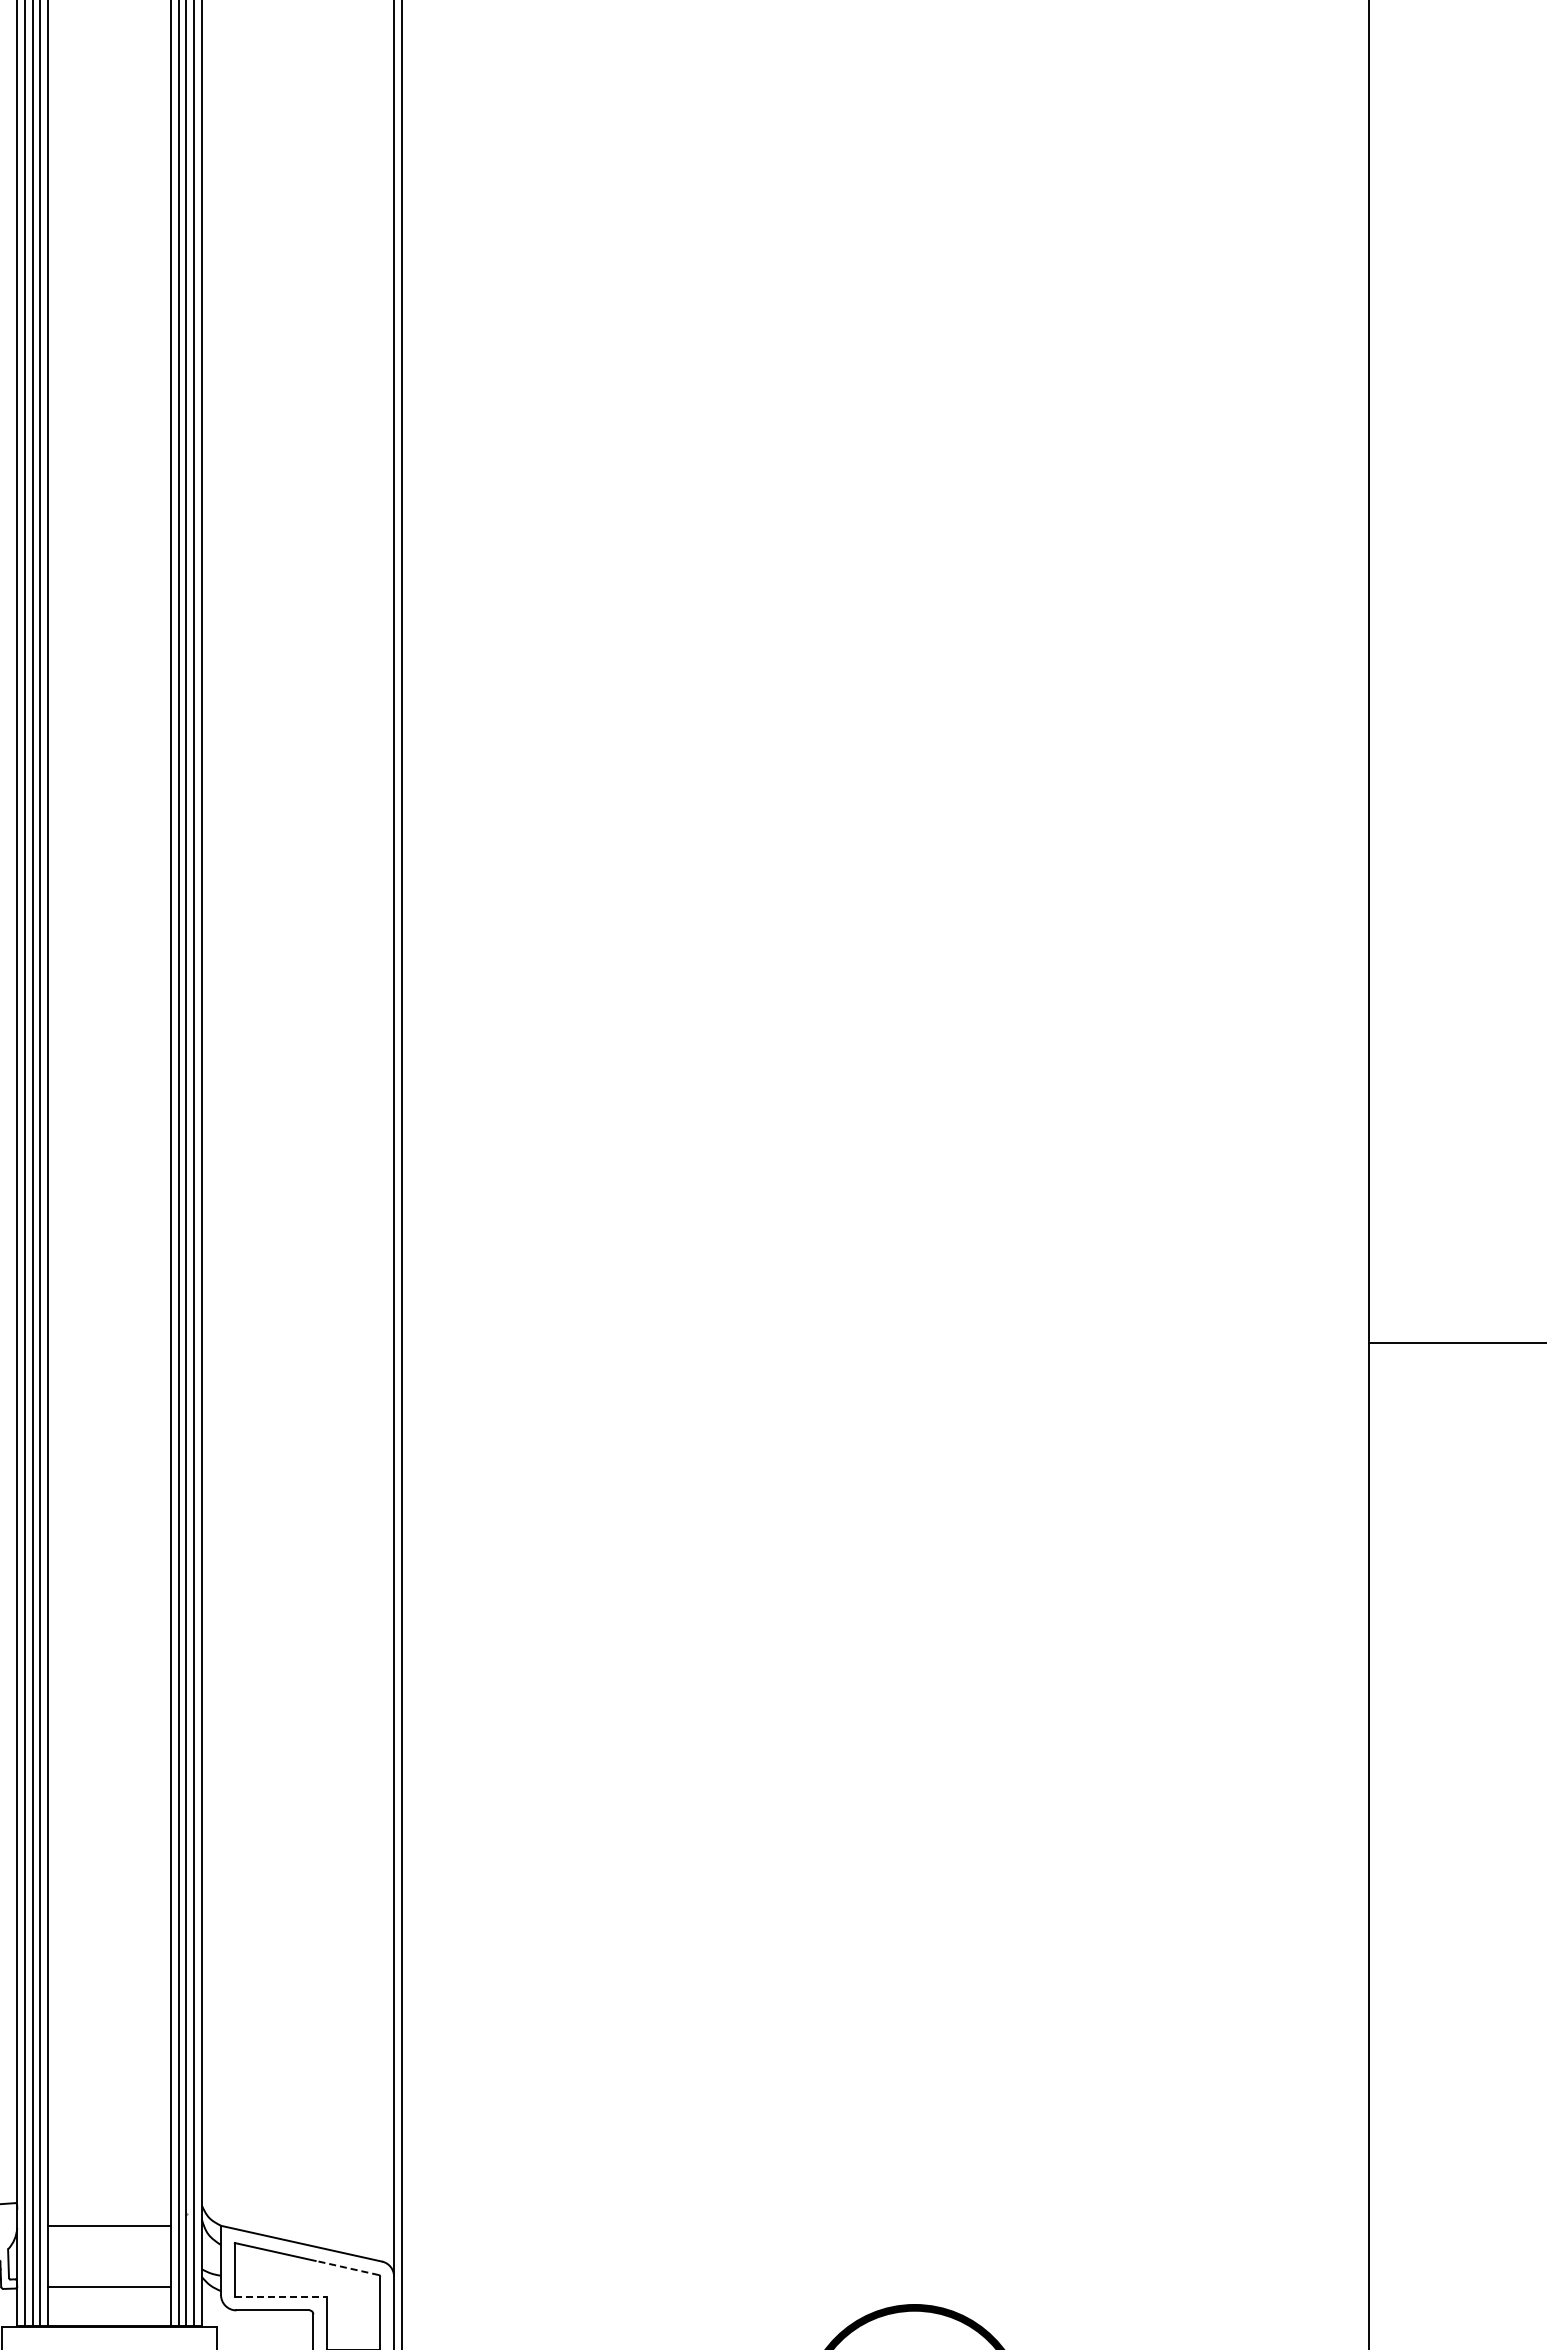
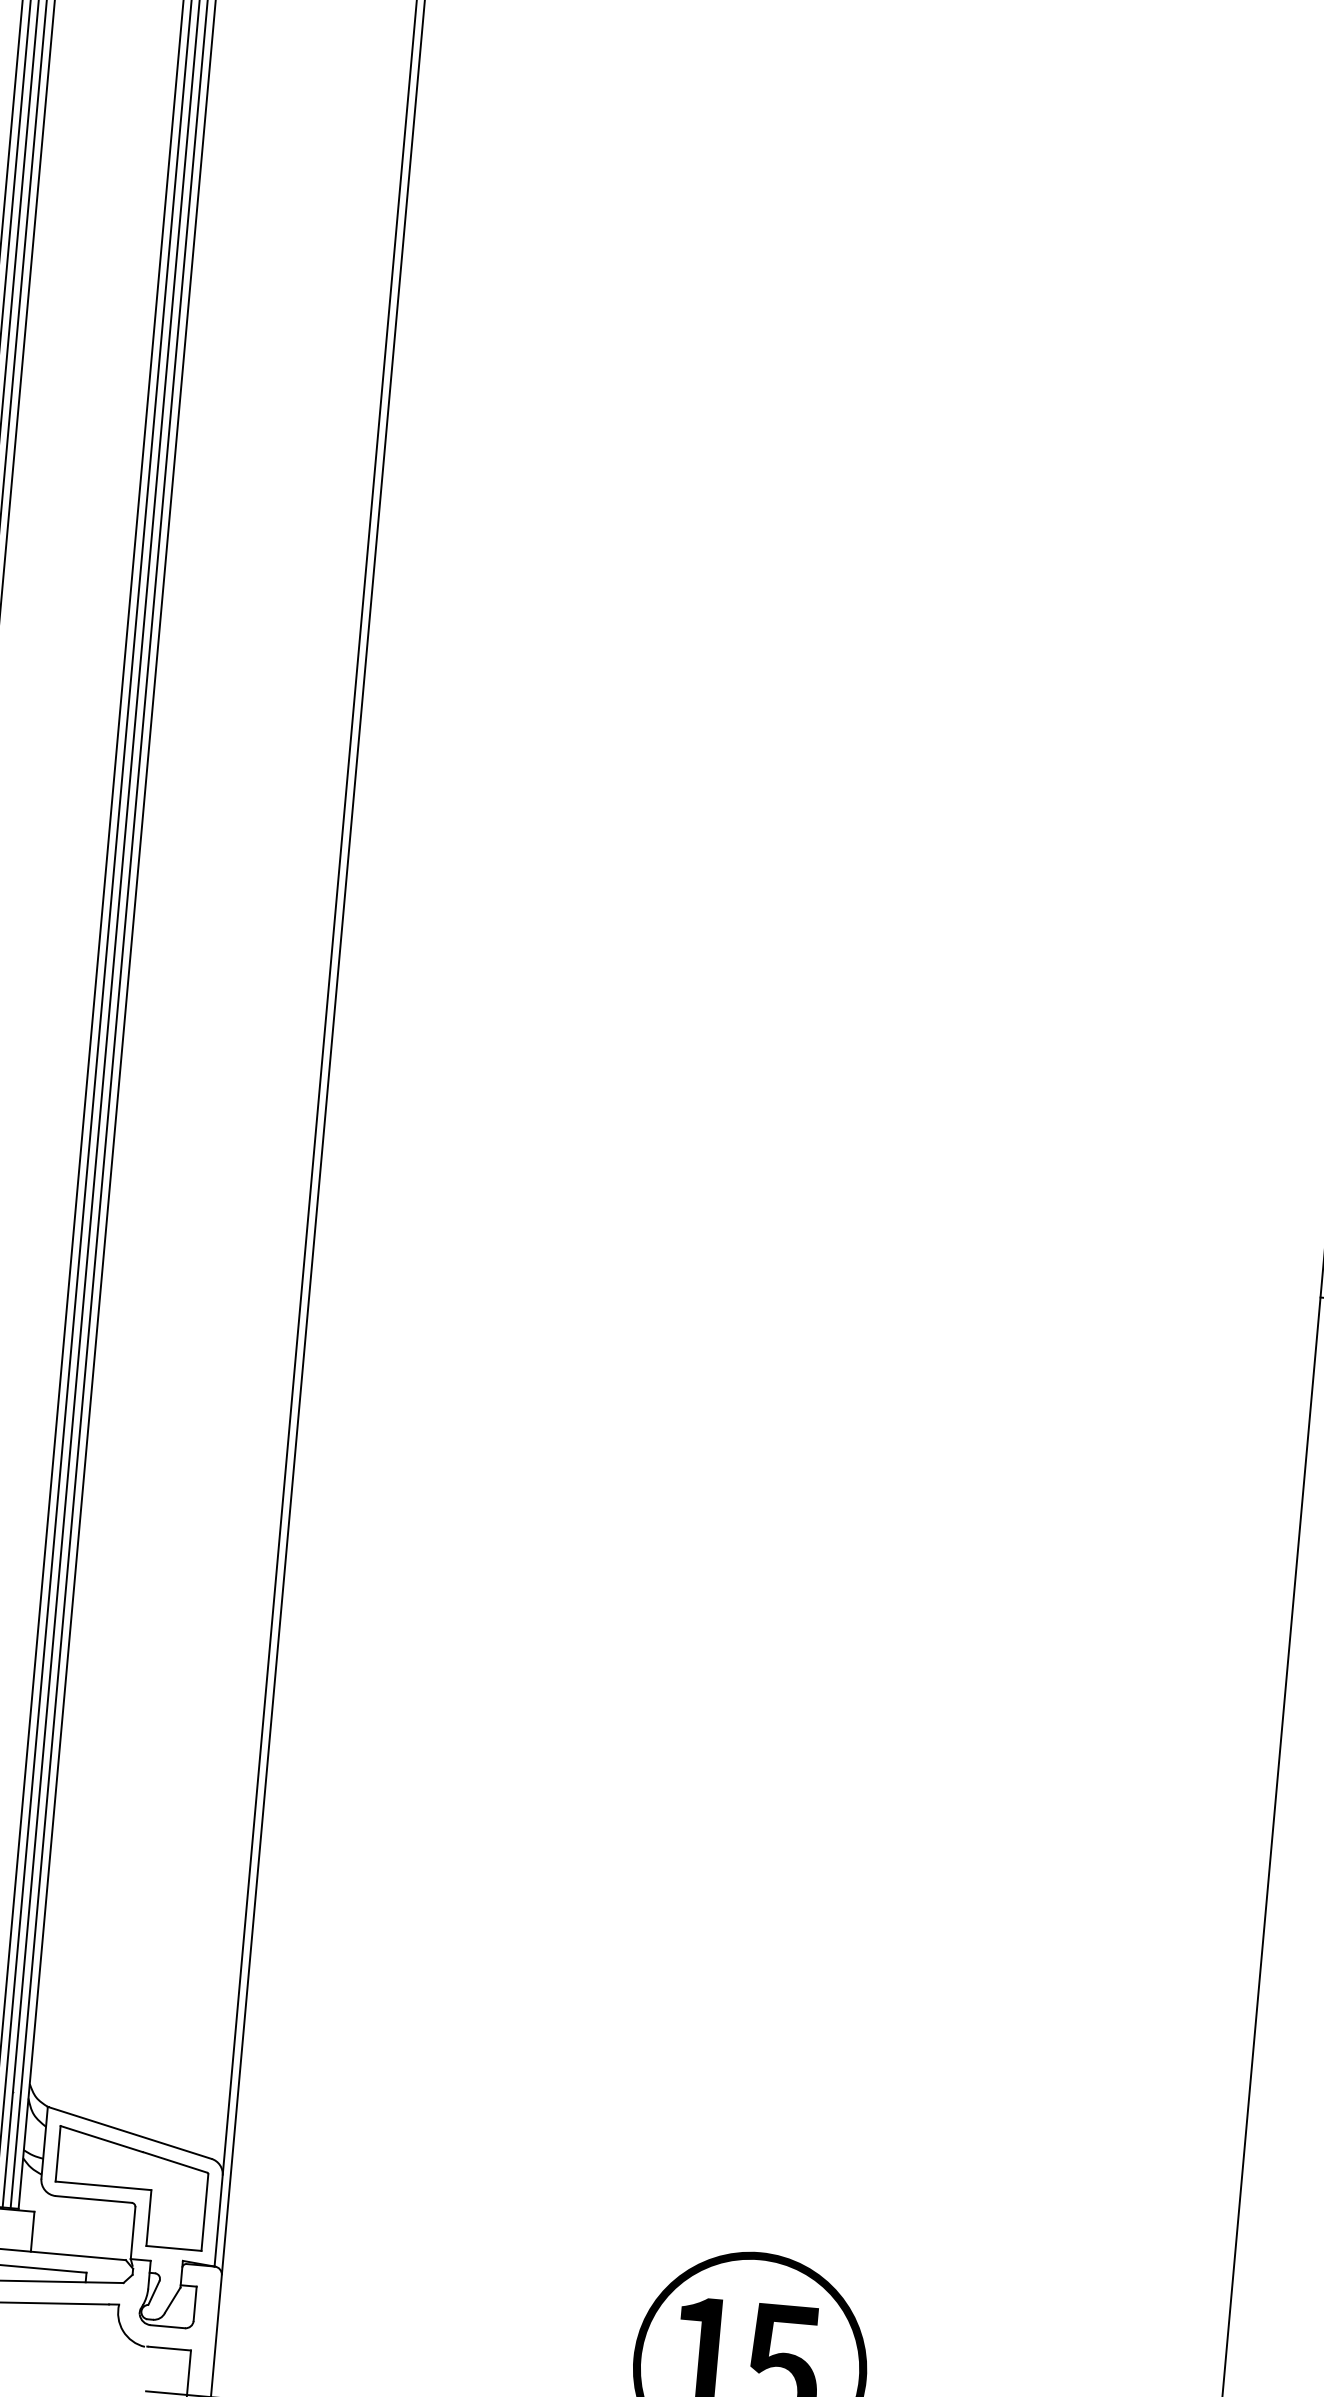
line: (347, 2267) -> (175, 2161), dashed -> solid
line: (281, 2296) -> (104, 2185), dashed -> solid

